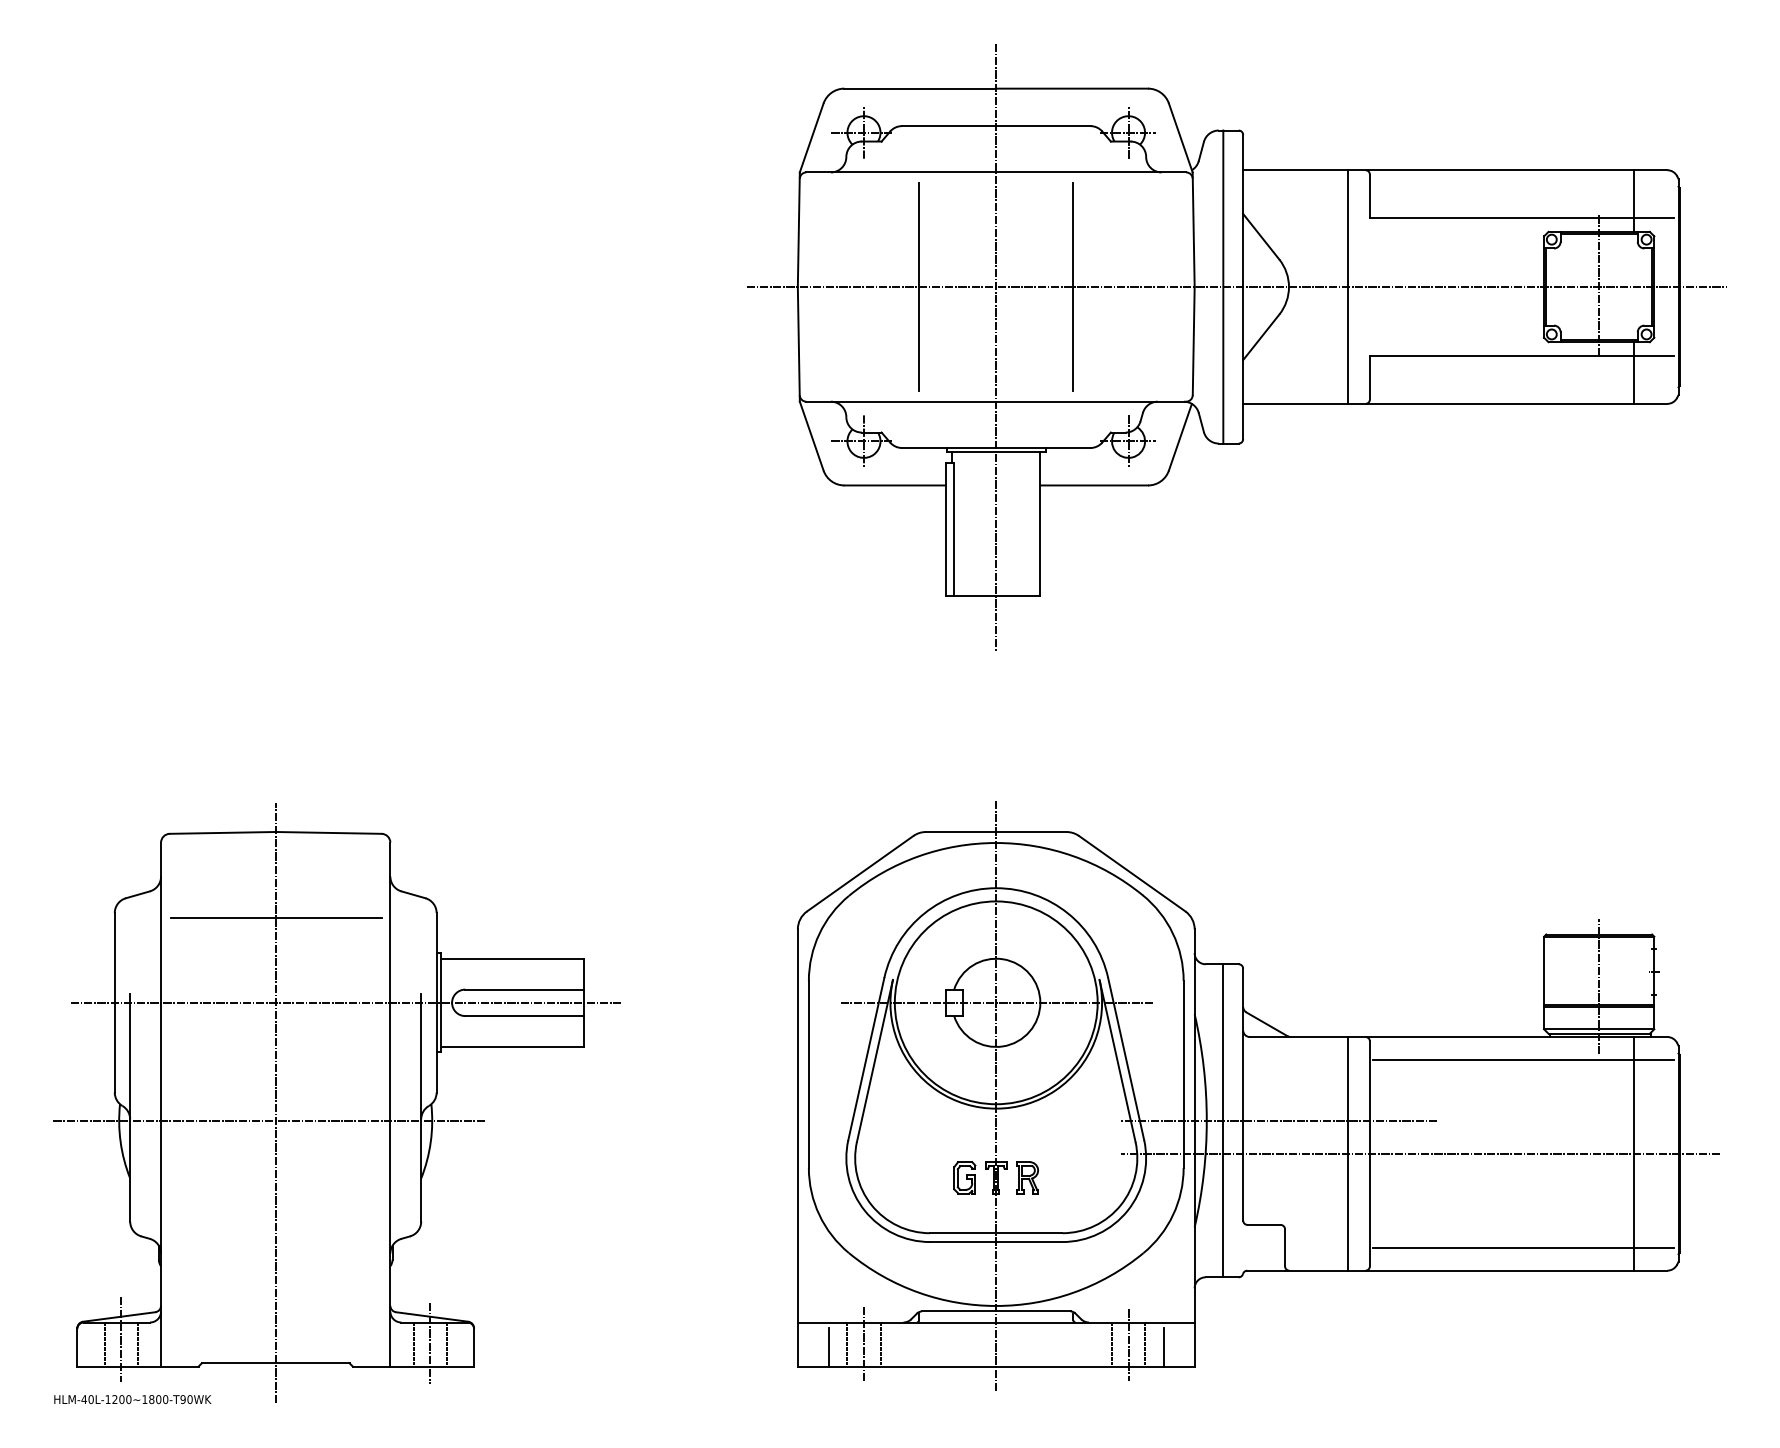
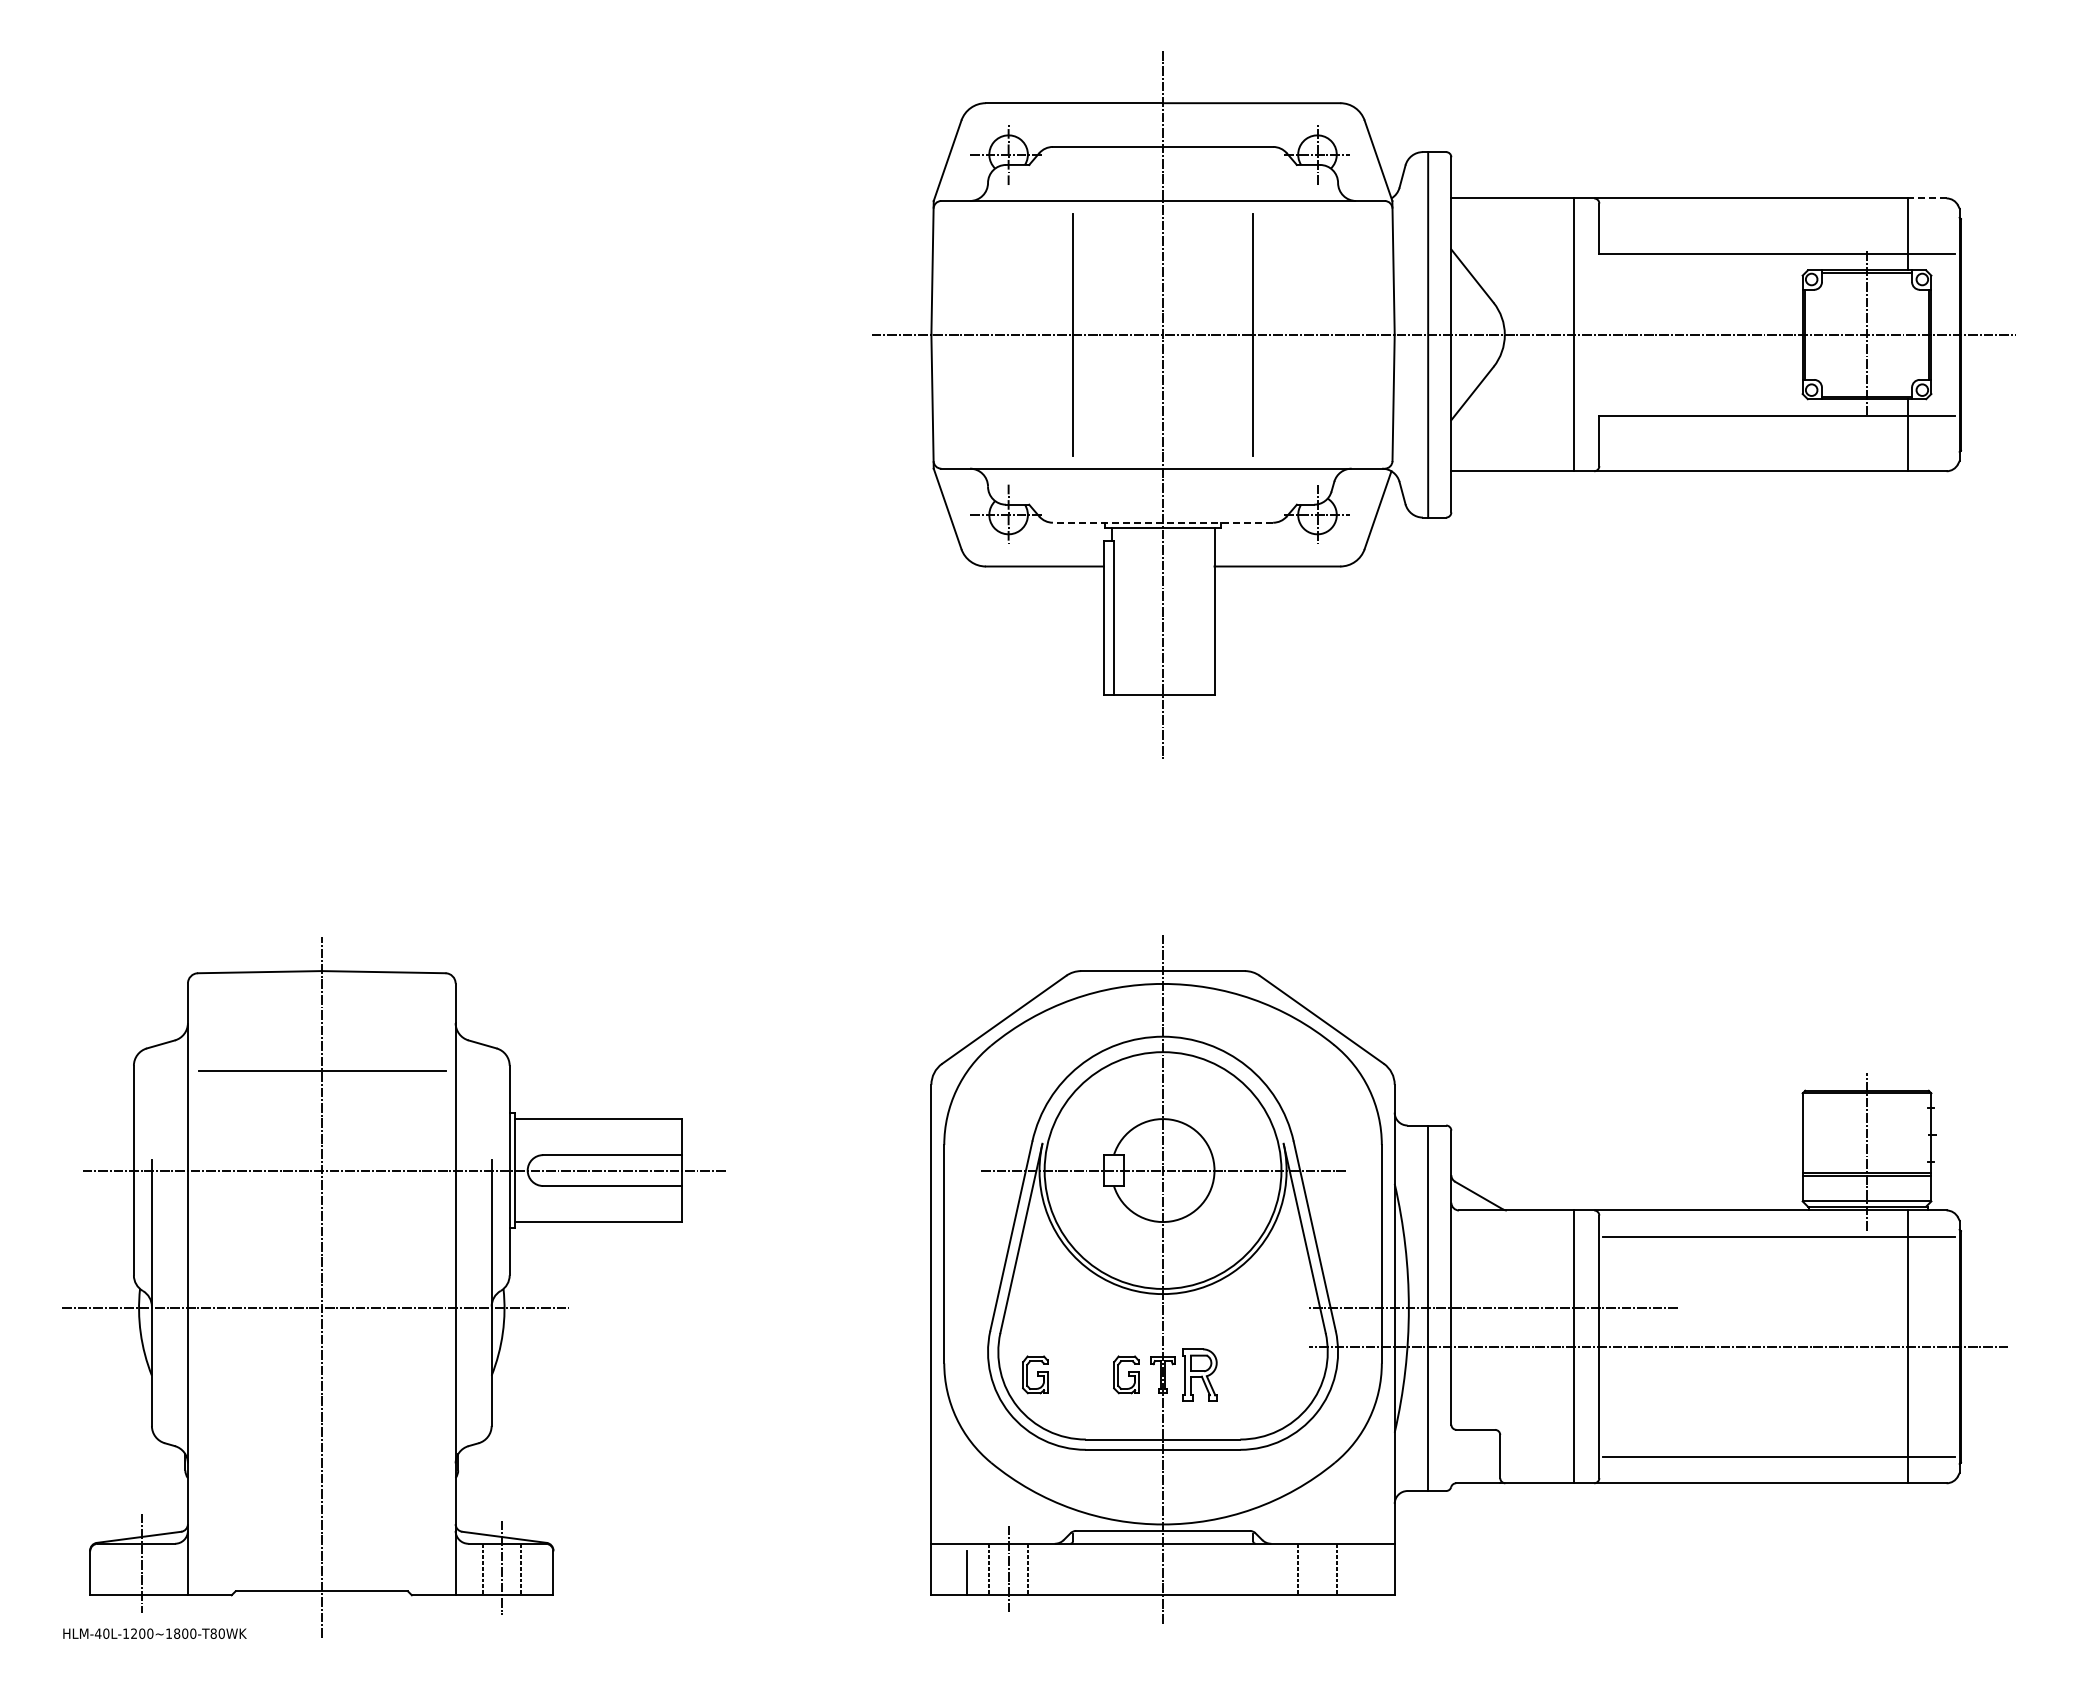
line: (1650, 170) -> (1926, 198), solid -> dashed
line: (995, 447) -> (1162, 522), solid -> dashed
part: (887, 1177) -> (1035, 1374), added
part: (1027, 1177) -> (1199, 1374), size x1.4
line: (105, 1344) -> (122, 1569), removed
line: (137, 1344) -> (160, 1569), removed
line: (1128, 1344) -> (1317, 1569), removed
line: (1163, 1347) -> (1358, 1572), removed
text: (182, 1399) -> (213, 1633), HLM-40L-1200~1800-T90WK -> HLM-40L-1200~1800-T80WK

